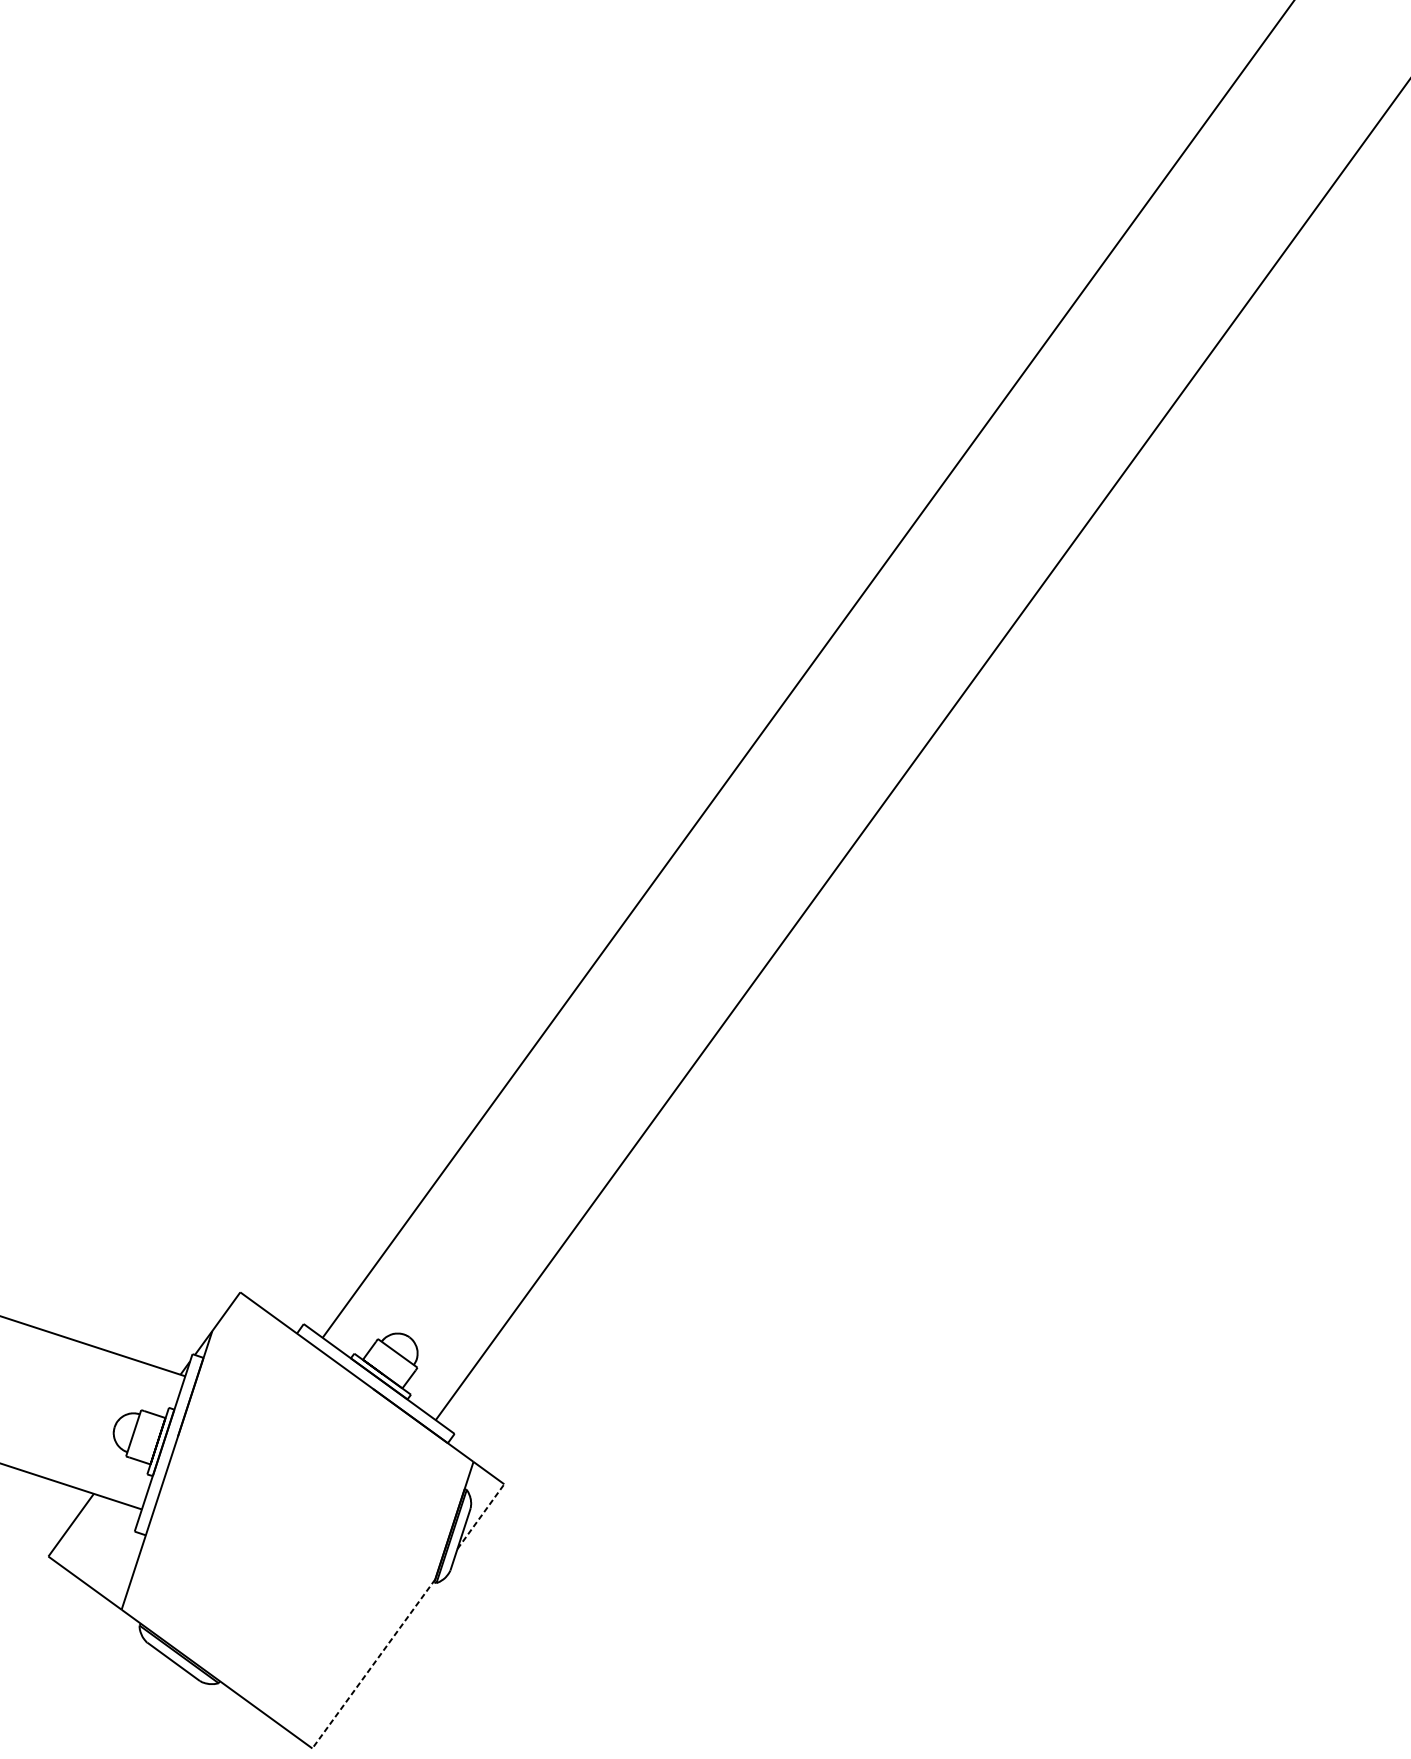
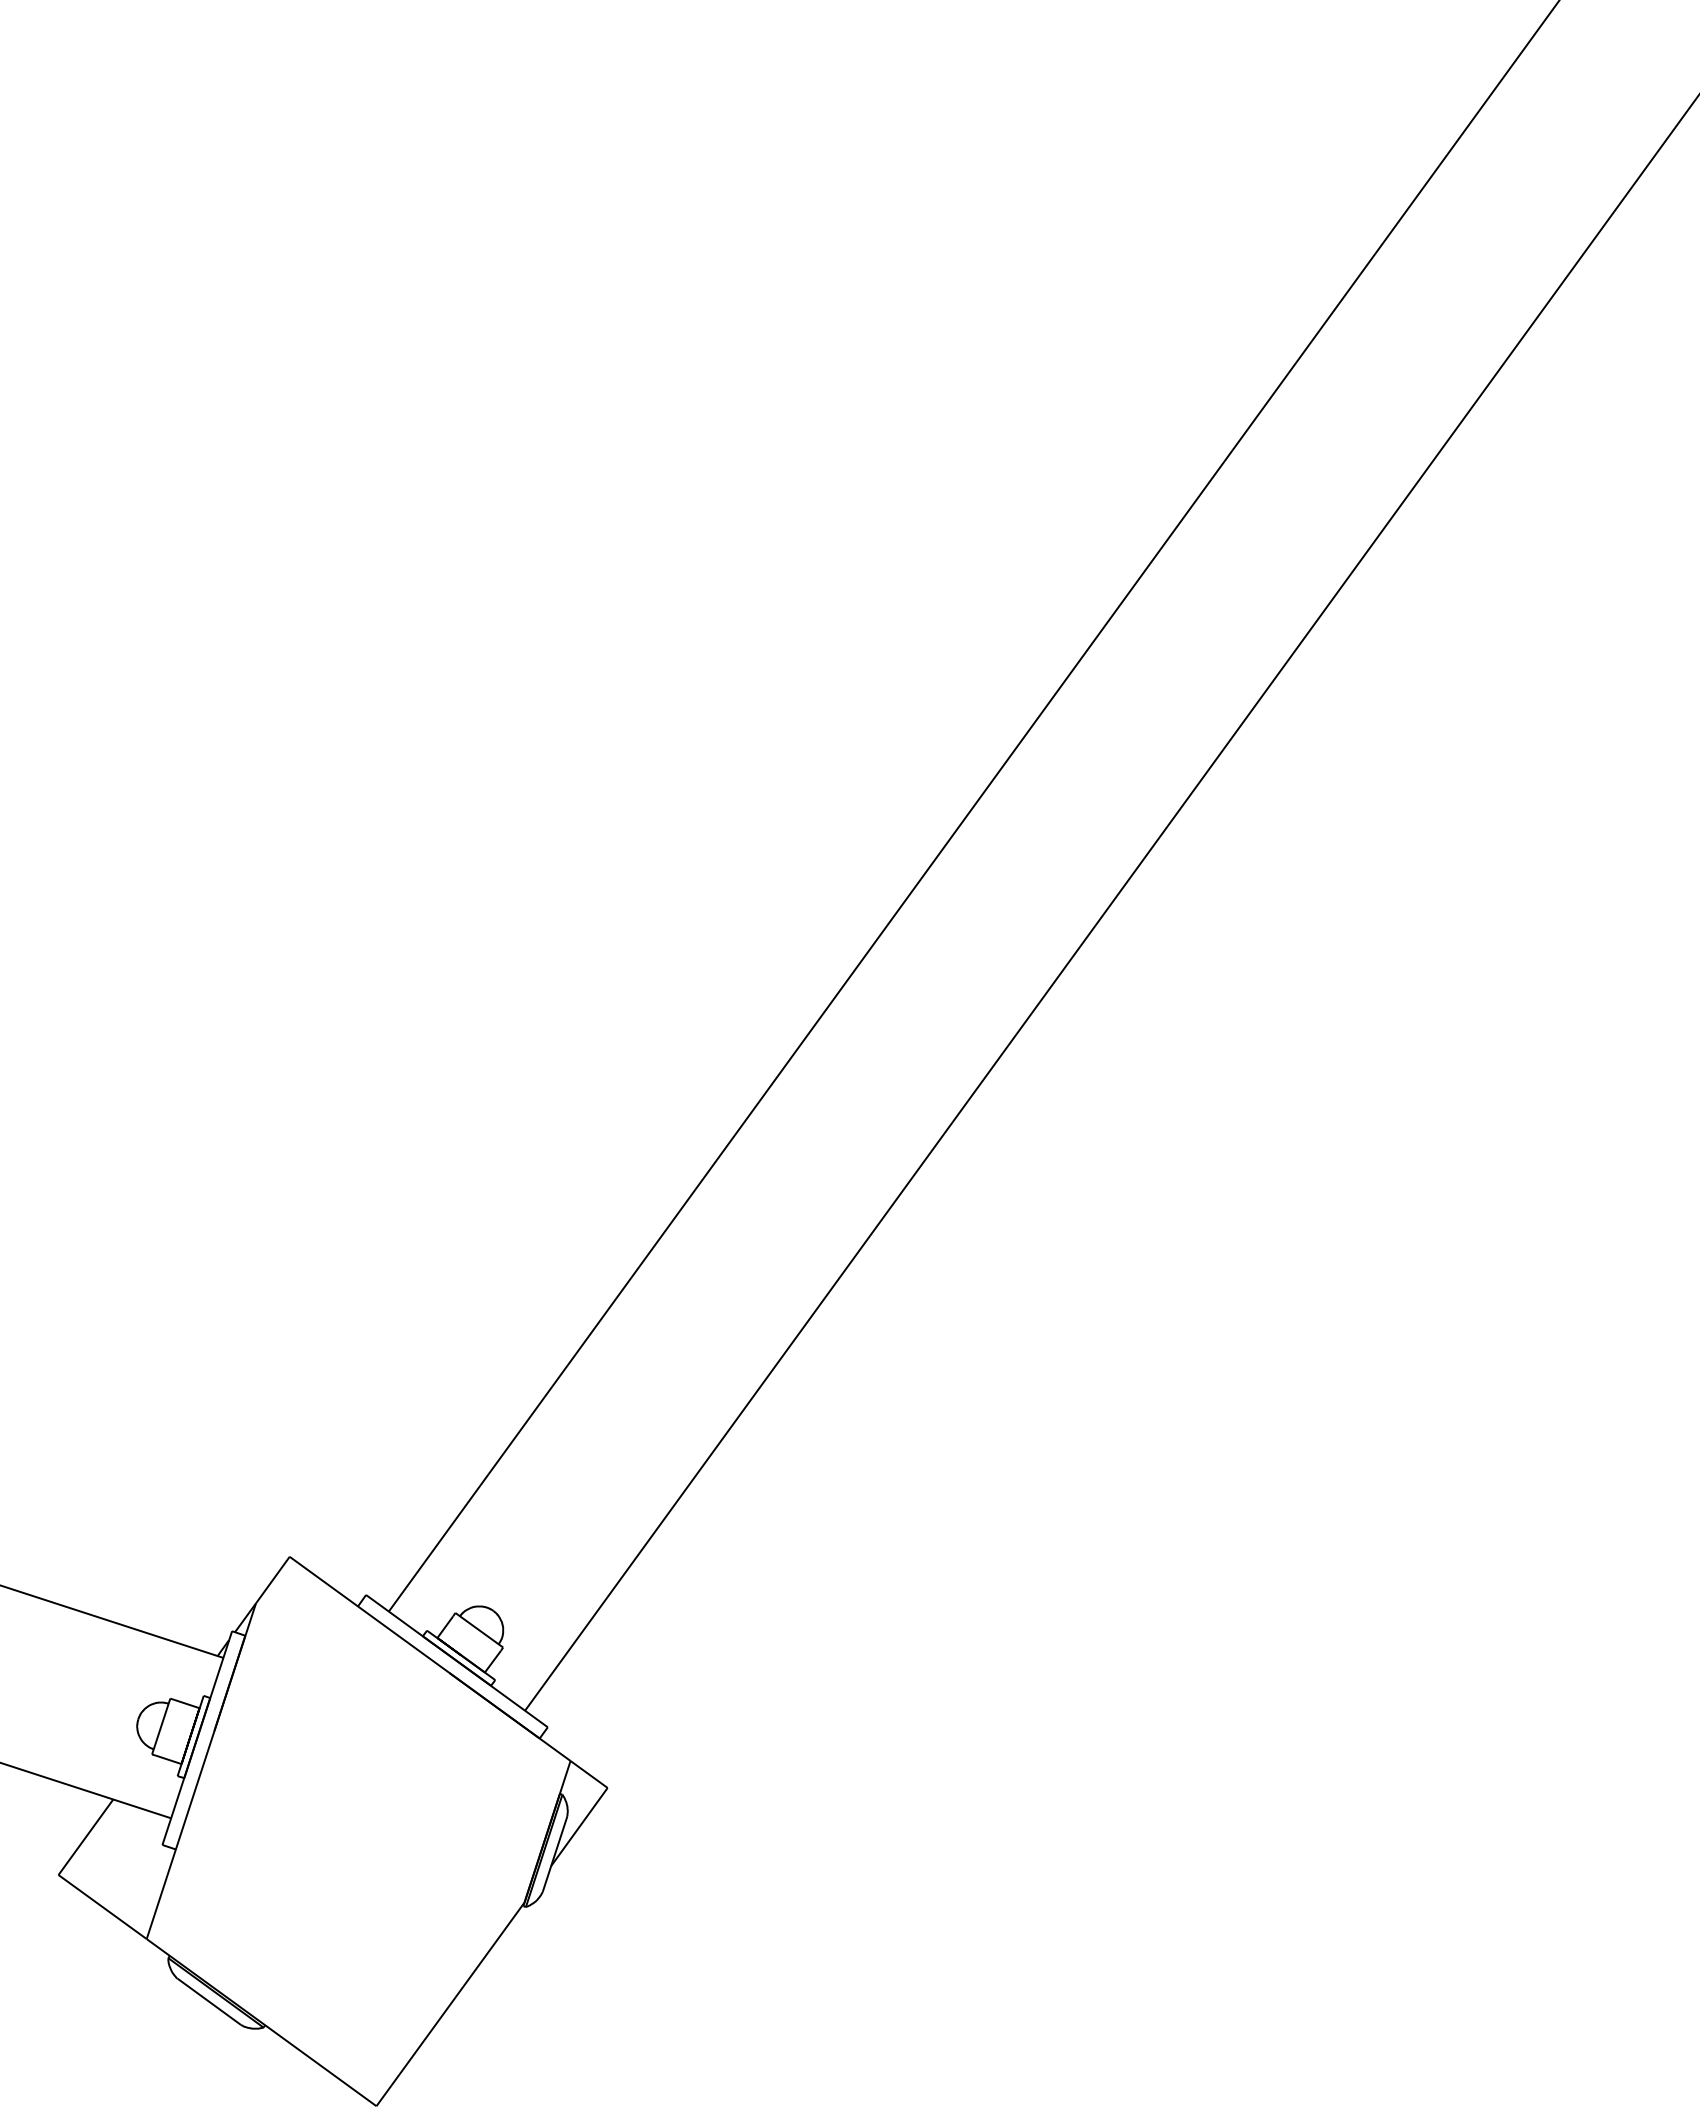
line: (480, 1516) -> (579, 1826), dashed -> solid
line: (373, 1664) -> (450, 2004), dashed -> solid

